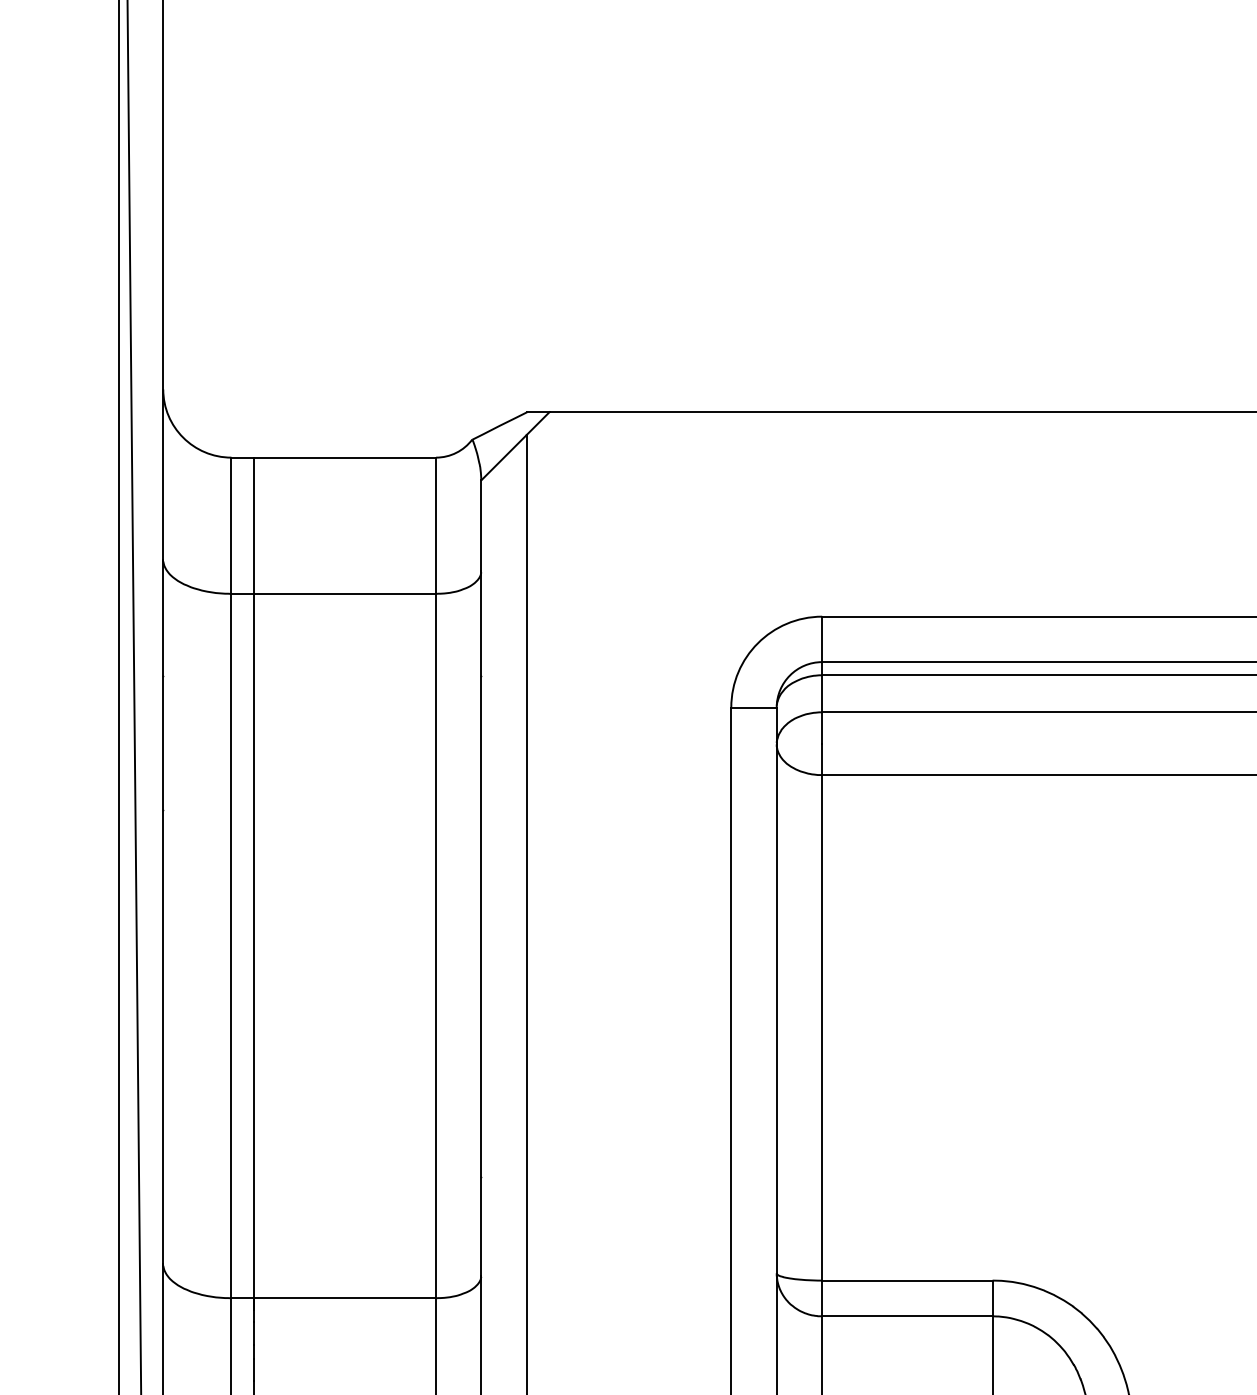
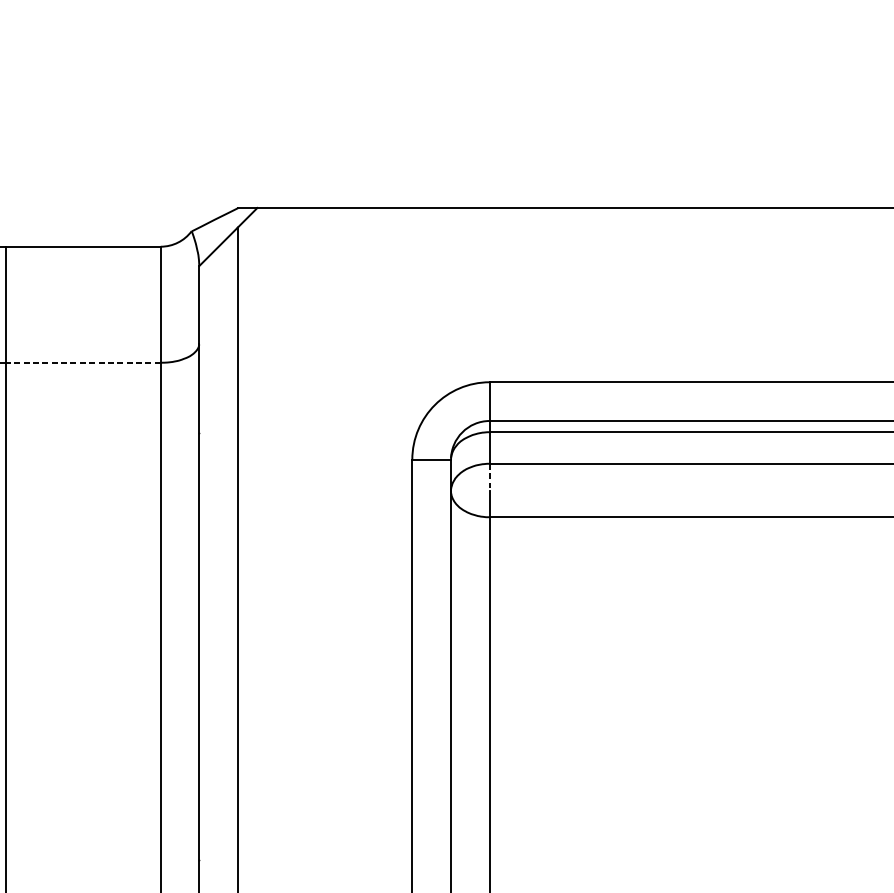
line: (345, 593) -> (83, 362), solid -> dashed
line: (822, 728) -> (490, 477), solid -> dashed

